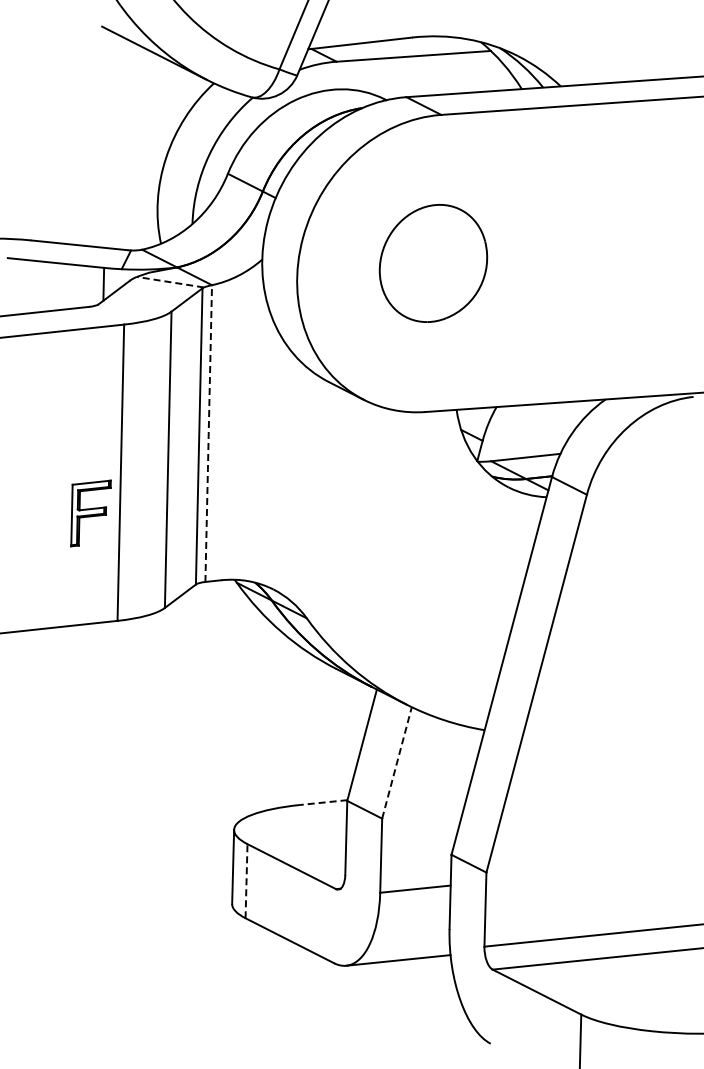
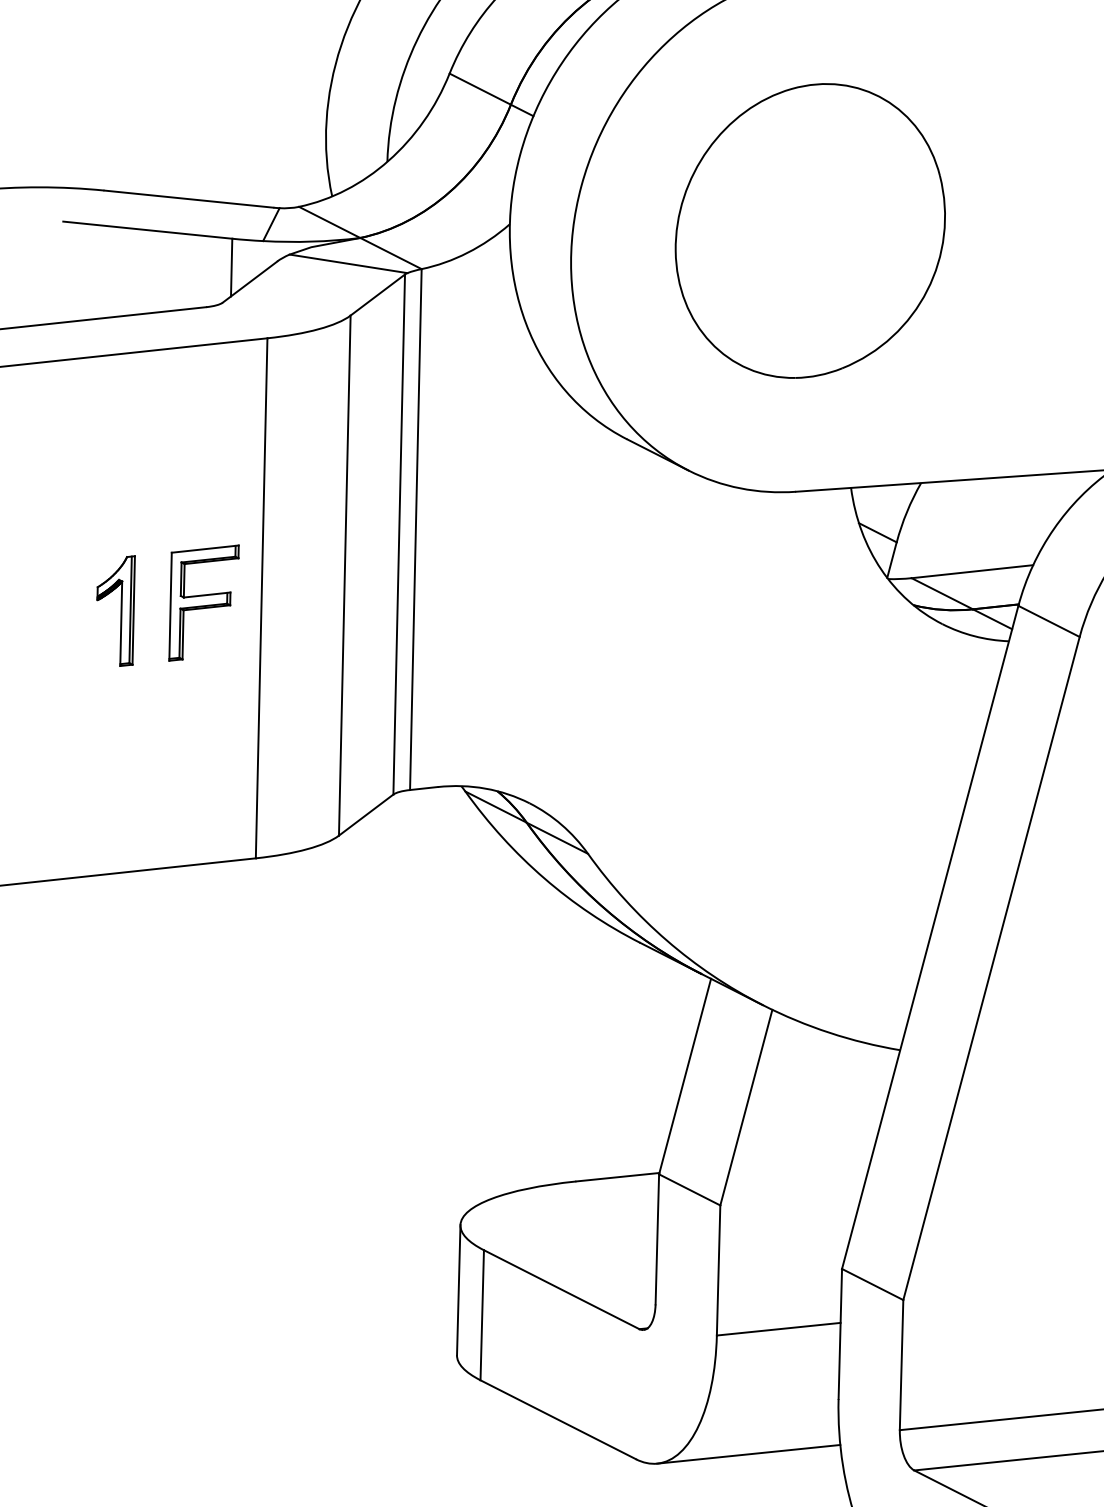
part: (433, 263) -> (810, 231), size x1.43
line: (170, 282) -> (348, 264), dashed -> solid
line: (208, 433) -> (415, 529), dashed -> solid
part: (37, 479) -> (115, 610), added
part: (90, 513) -> (203, 603), moved
line: (397, 762) -> (747, 1106), dashed -> solid
line: (323, 802) -> (617, 1177), dashed -> solid
line: (246, 880) -> (482, 1314), dashed -> solid

